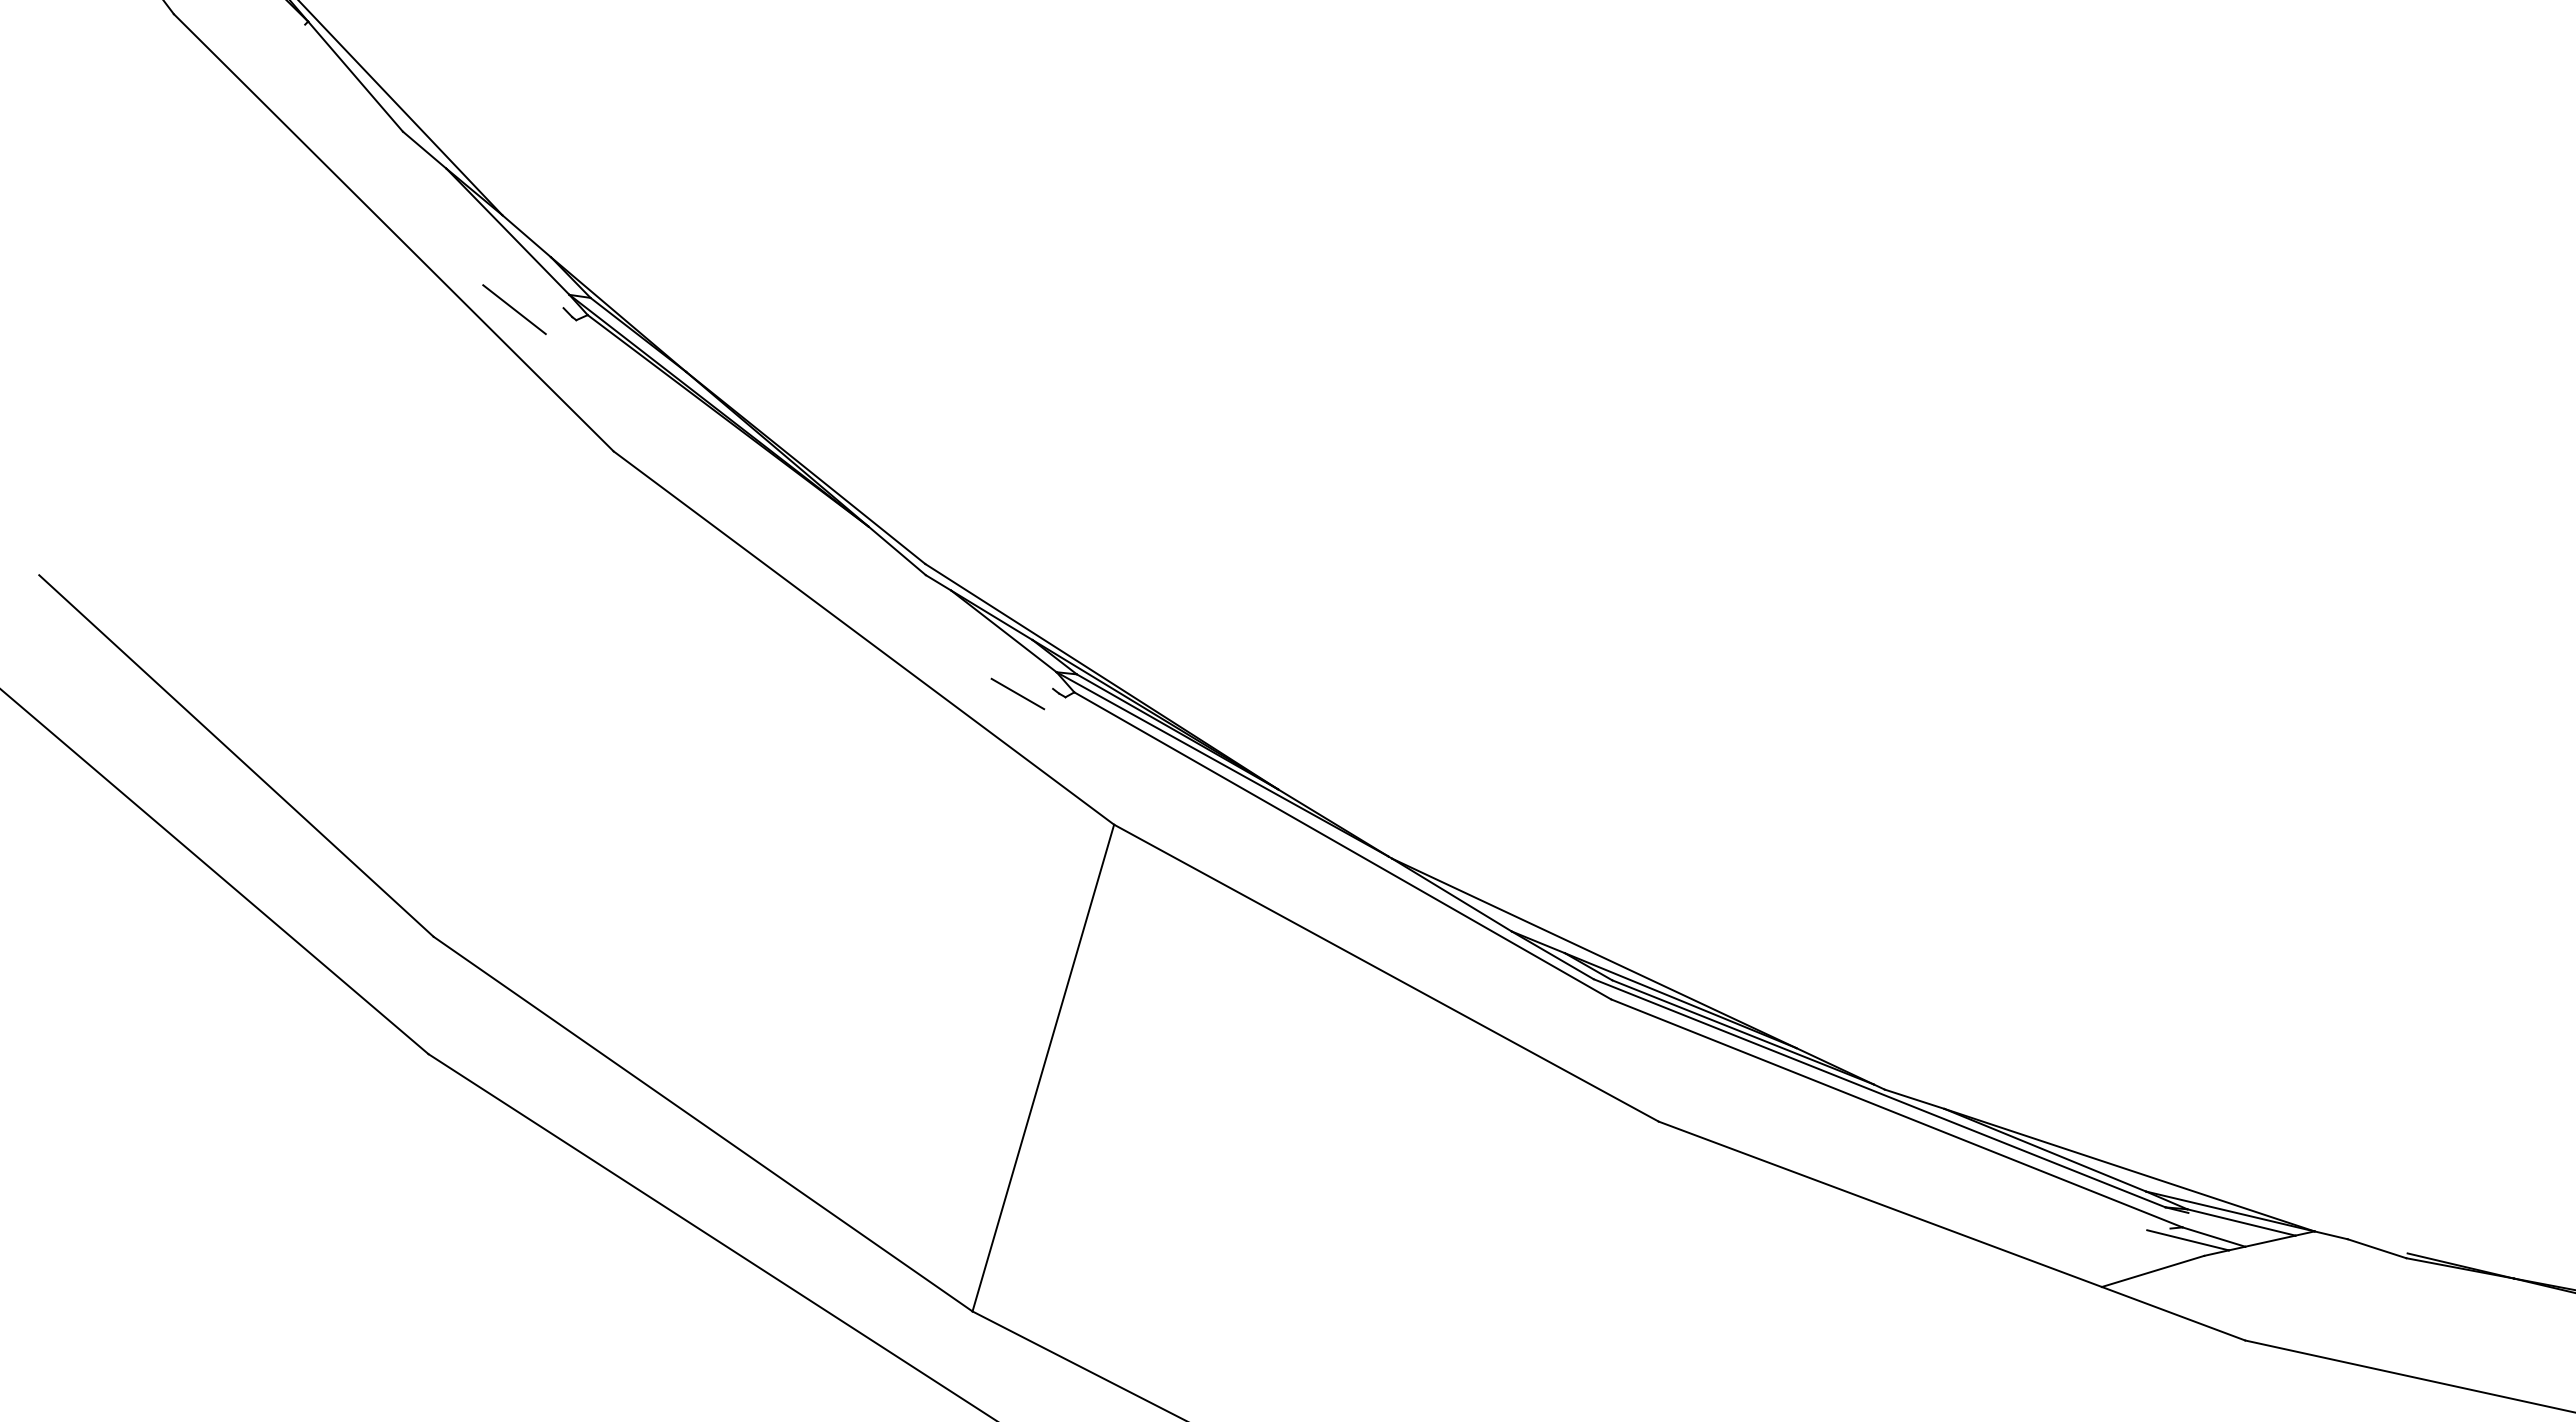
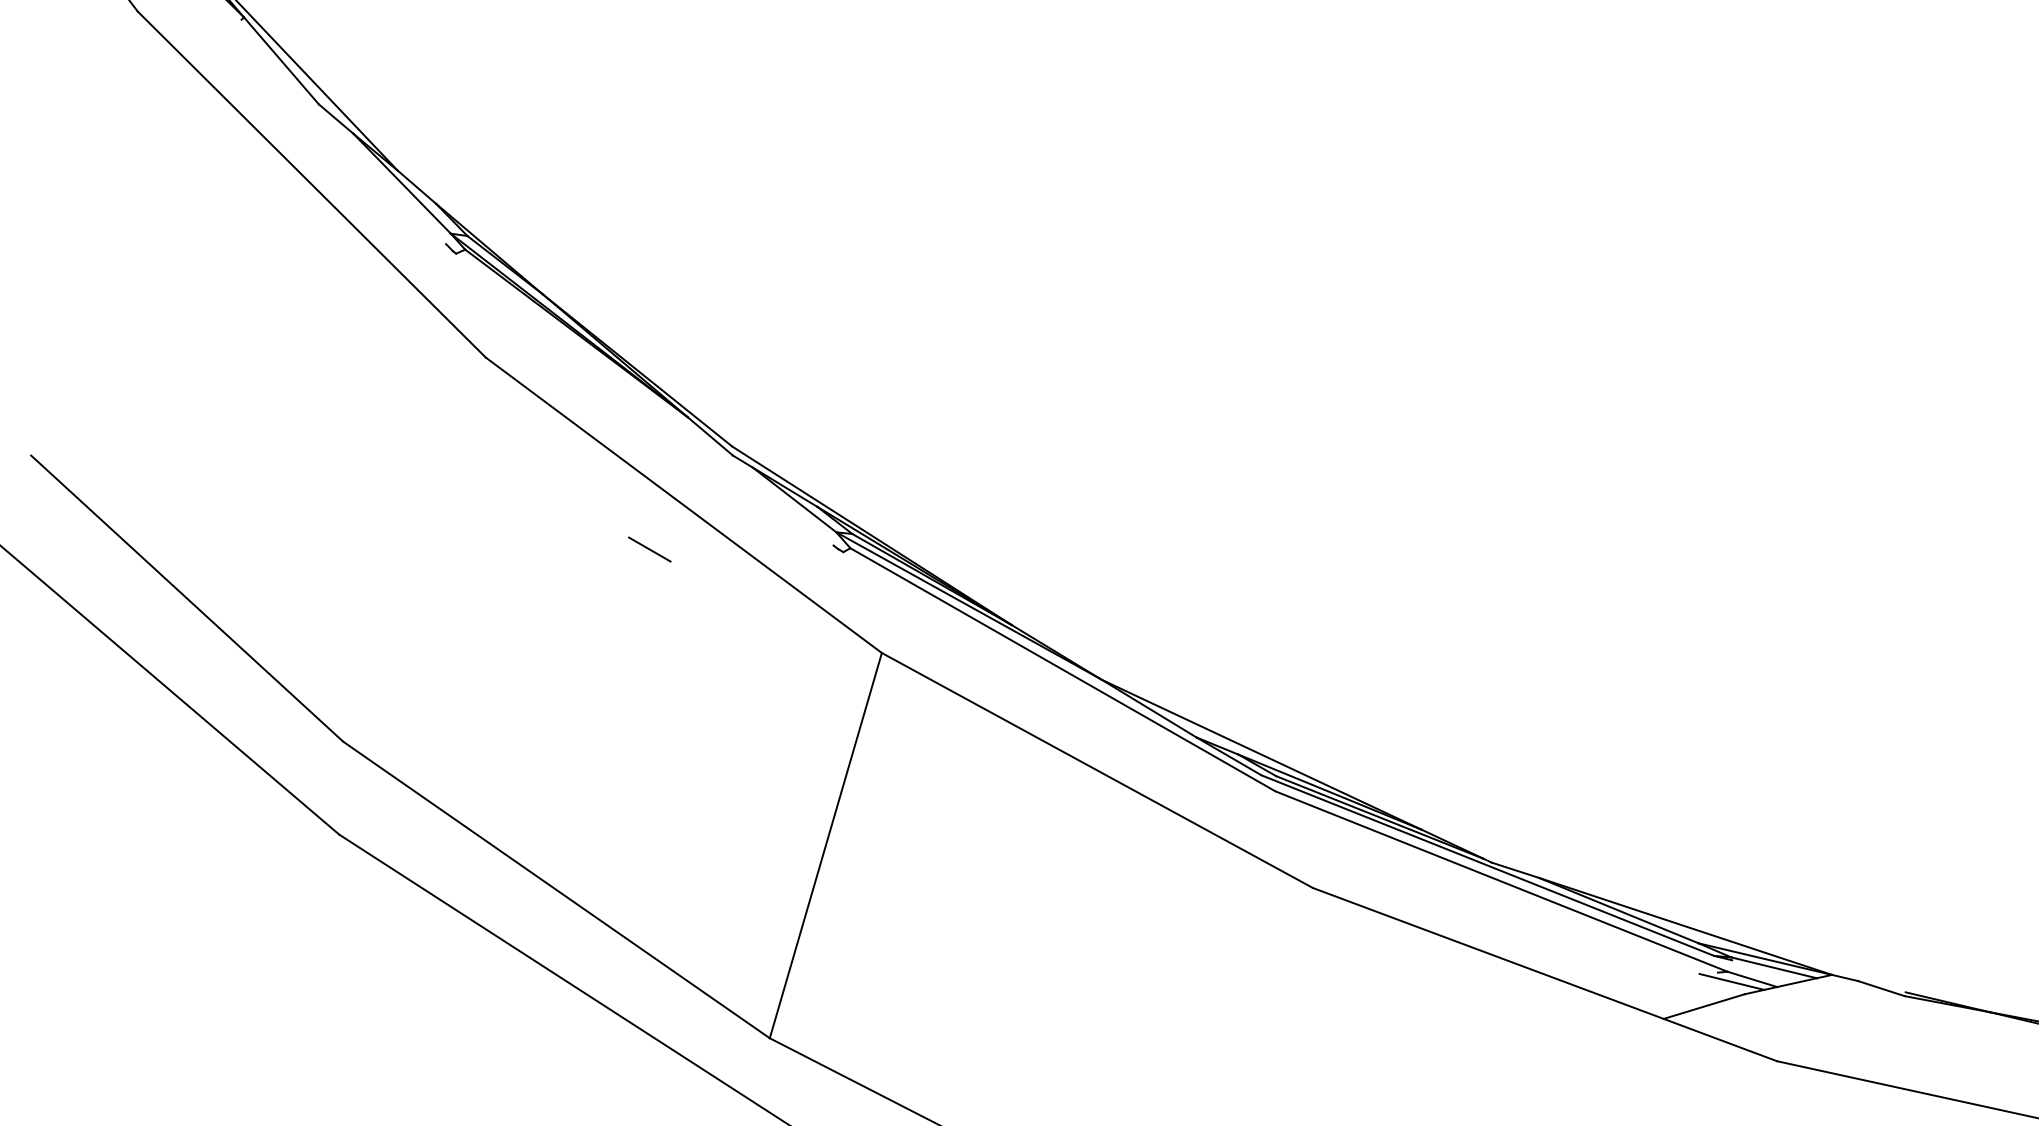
line: (514, 309) -> (407, 245), removed
line: (1017, 693) -> (649, 549), moved

